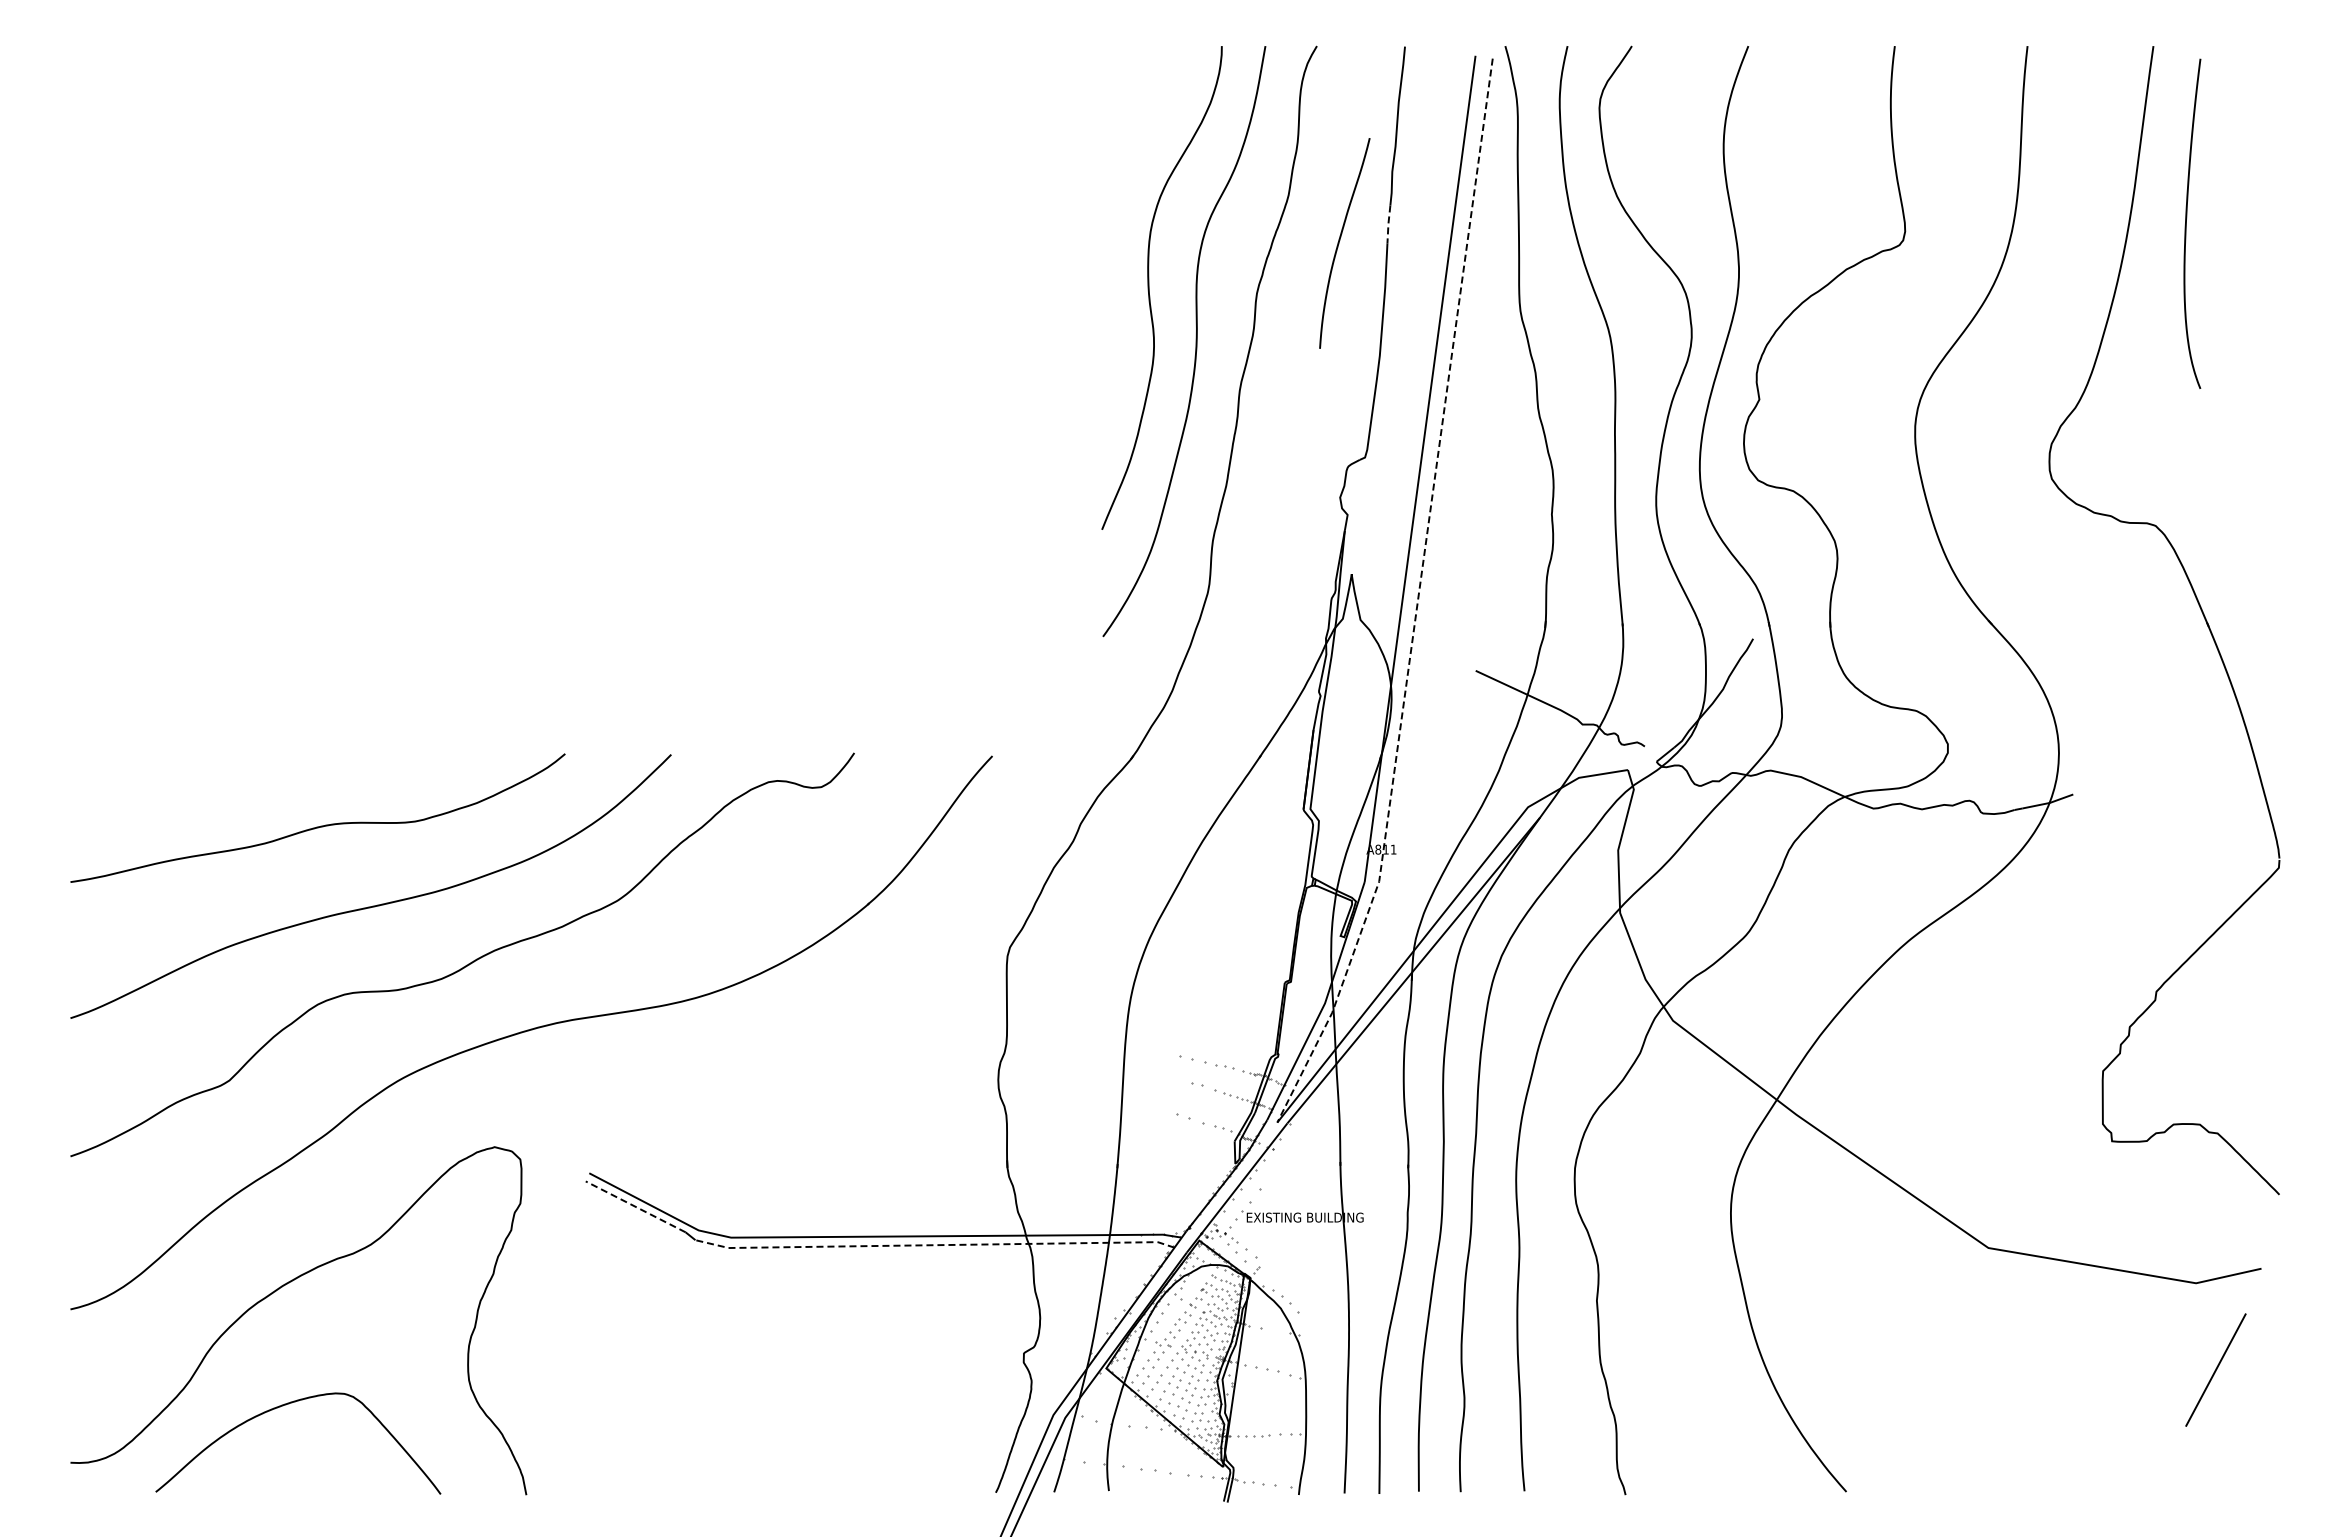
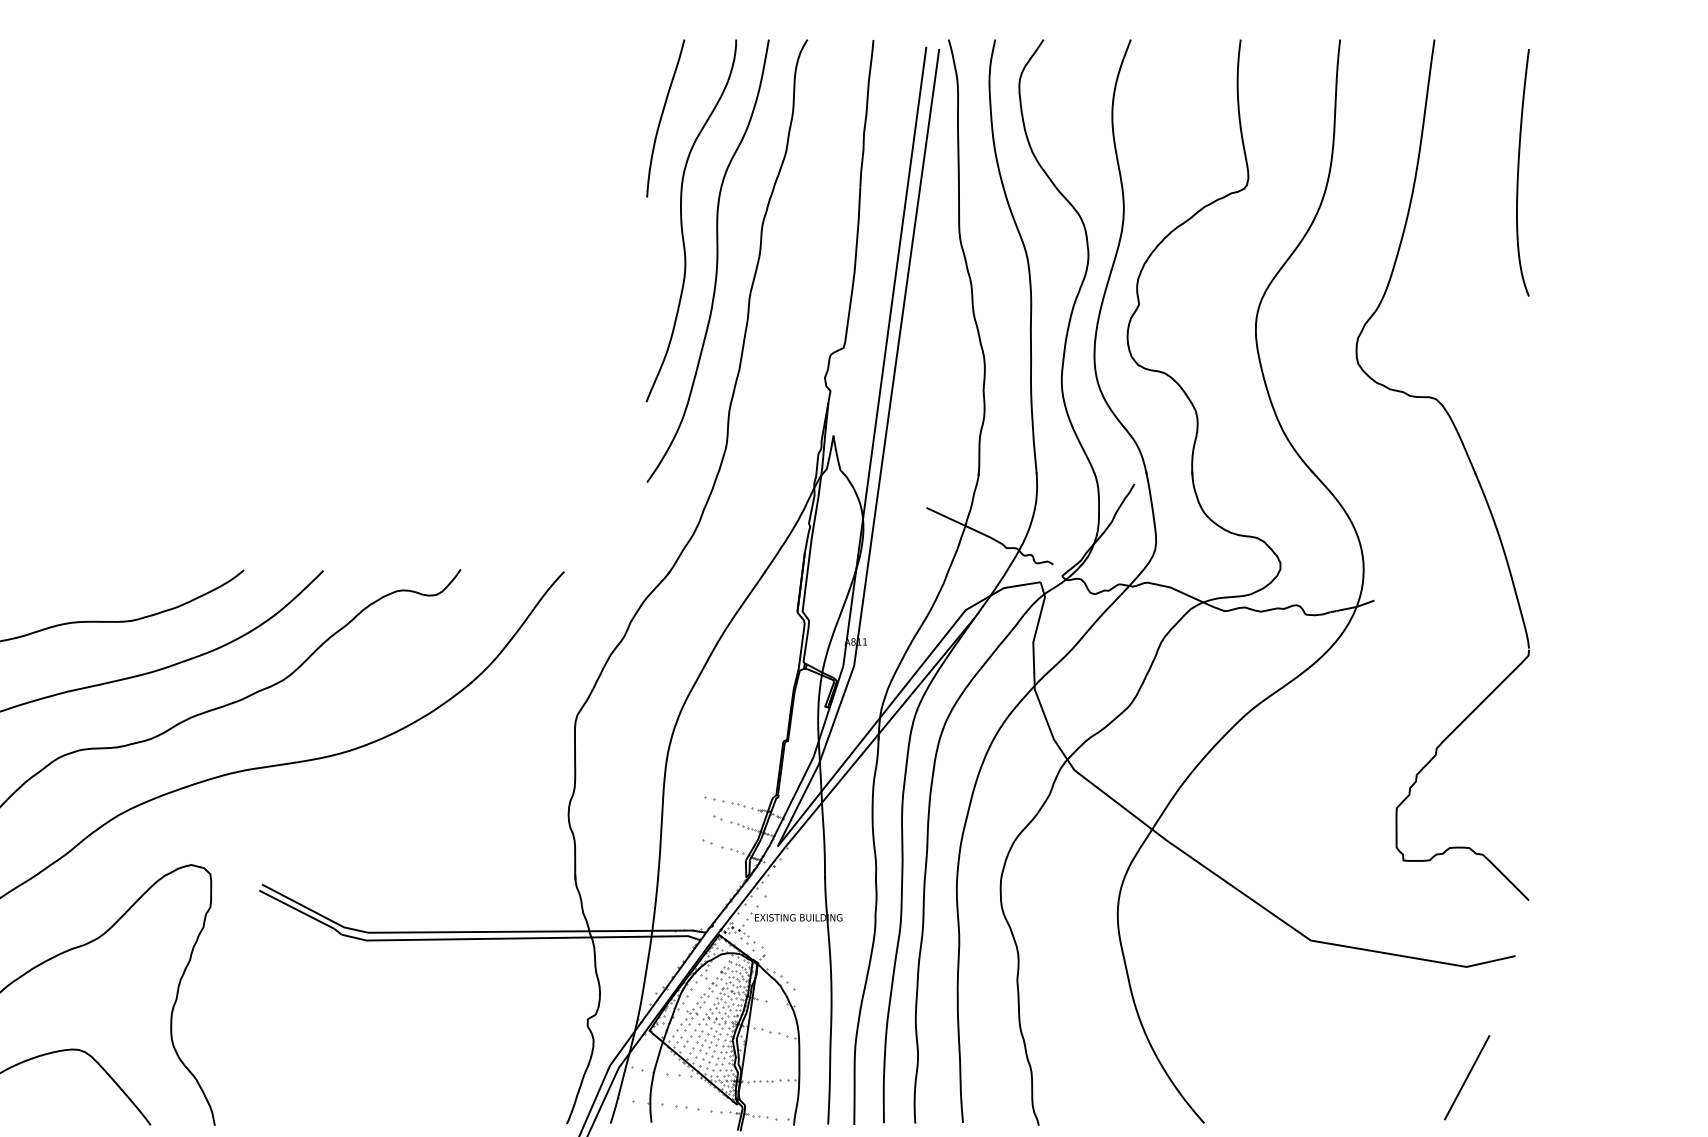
curve: (2186, 223) -> (1518, 172), moved
line: (1388, 224) -> (861, 173), dashed -> solid
curve: (1340, 240) -> (662, 116), moved
line: (1417, 601) -> (882, 455), dashed -> solid
line: (635, 1206) -> (296, 909), dashed -> solid
line: (934, 1245) -> (520, 938), dashed -> solid
line: (2215, 1369) -> (1466, 1077), moved

